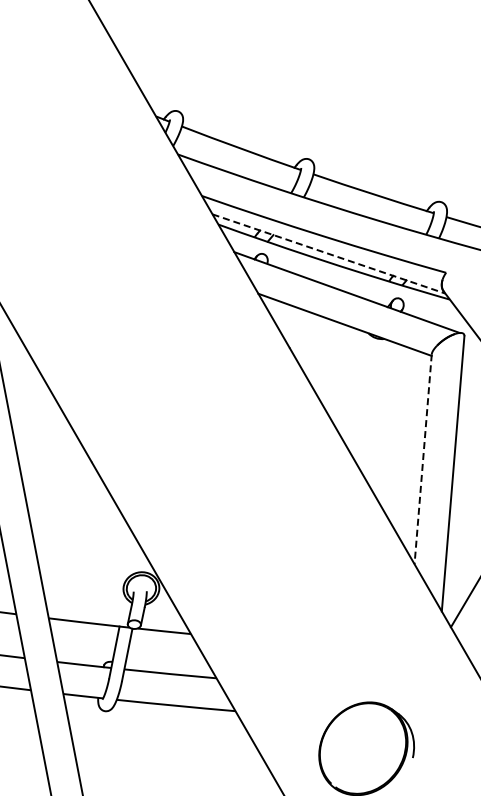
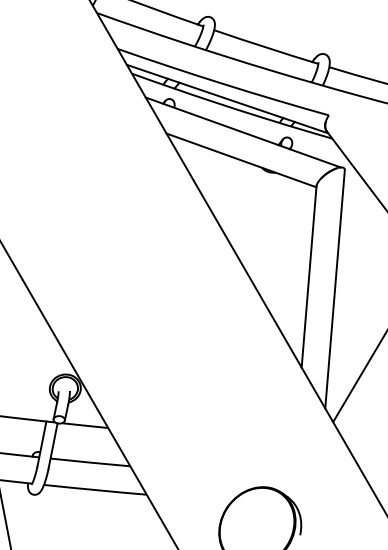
line: (328, 253) -> (227, 98), dashed -> solid
line: (423, 459) -> (309, 276), dashed -> solid

